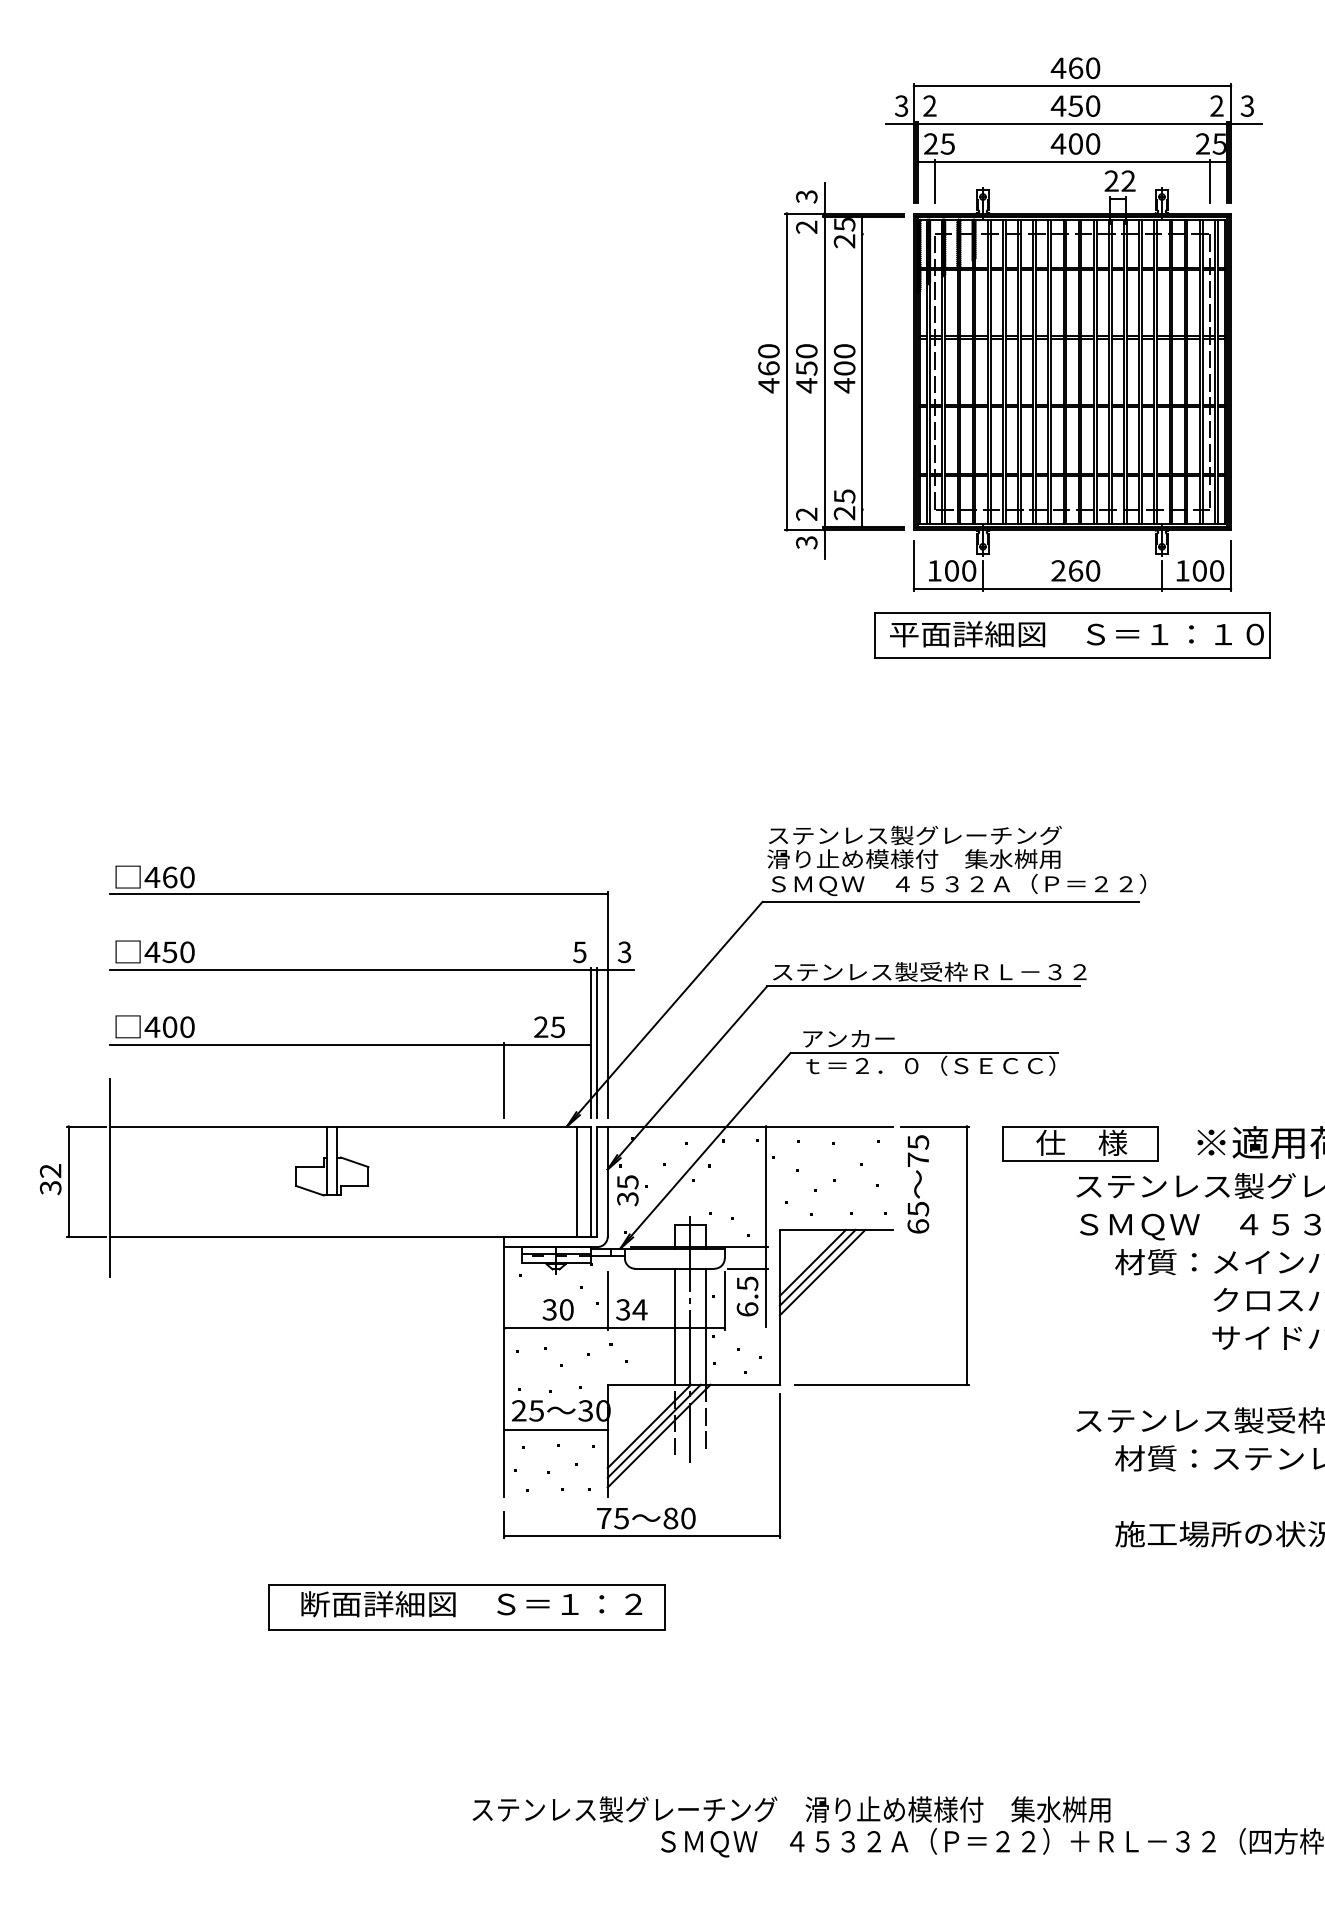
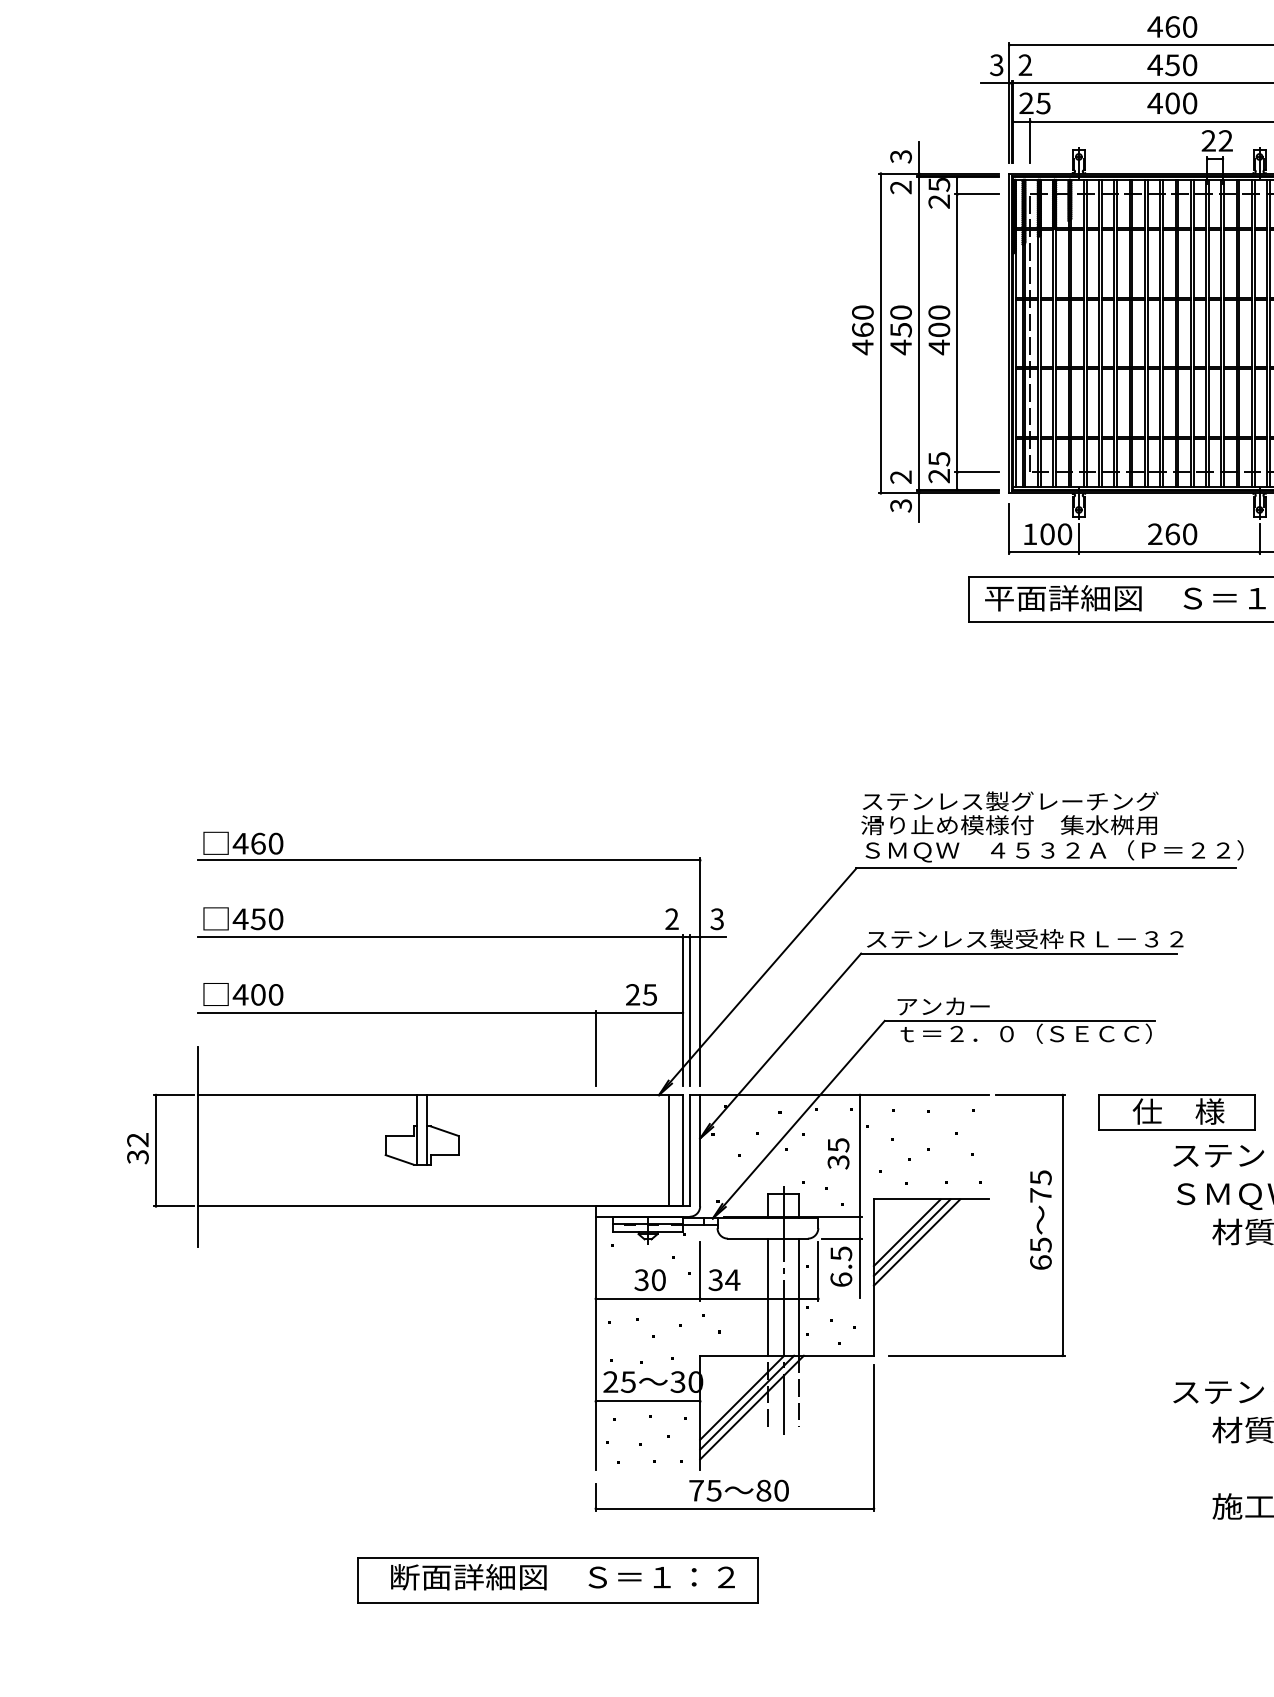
line: (881, 234) -> (976, 194), added
line: (881, 509) -> (976, 472), added
text: (579, 952) -> (671, 919), 5 -> 2
text: (918, 1184) -> (1041, 1220), moved
text: (627, 1190) -> (838, 1153), moved

